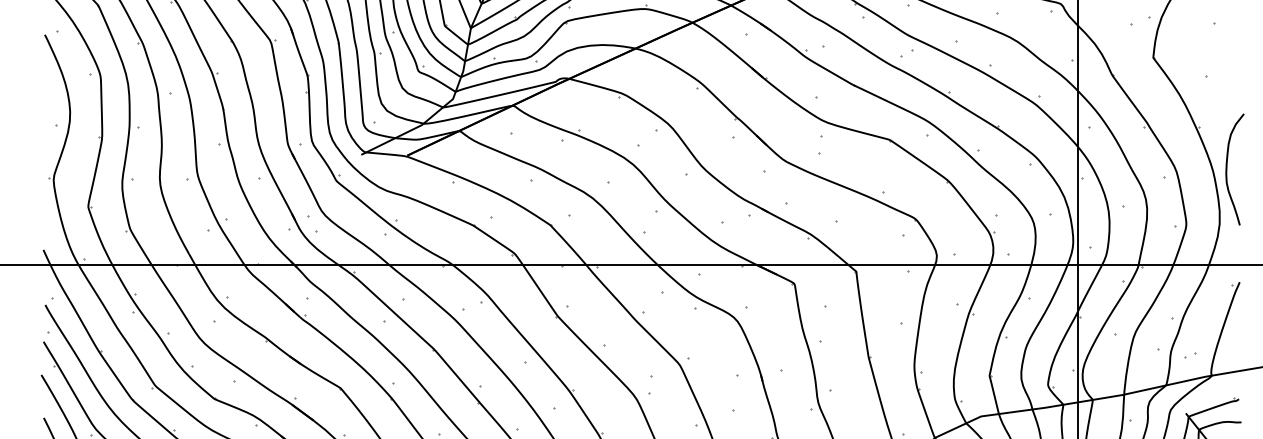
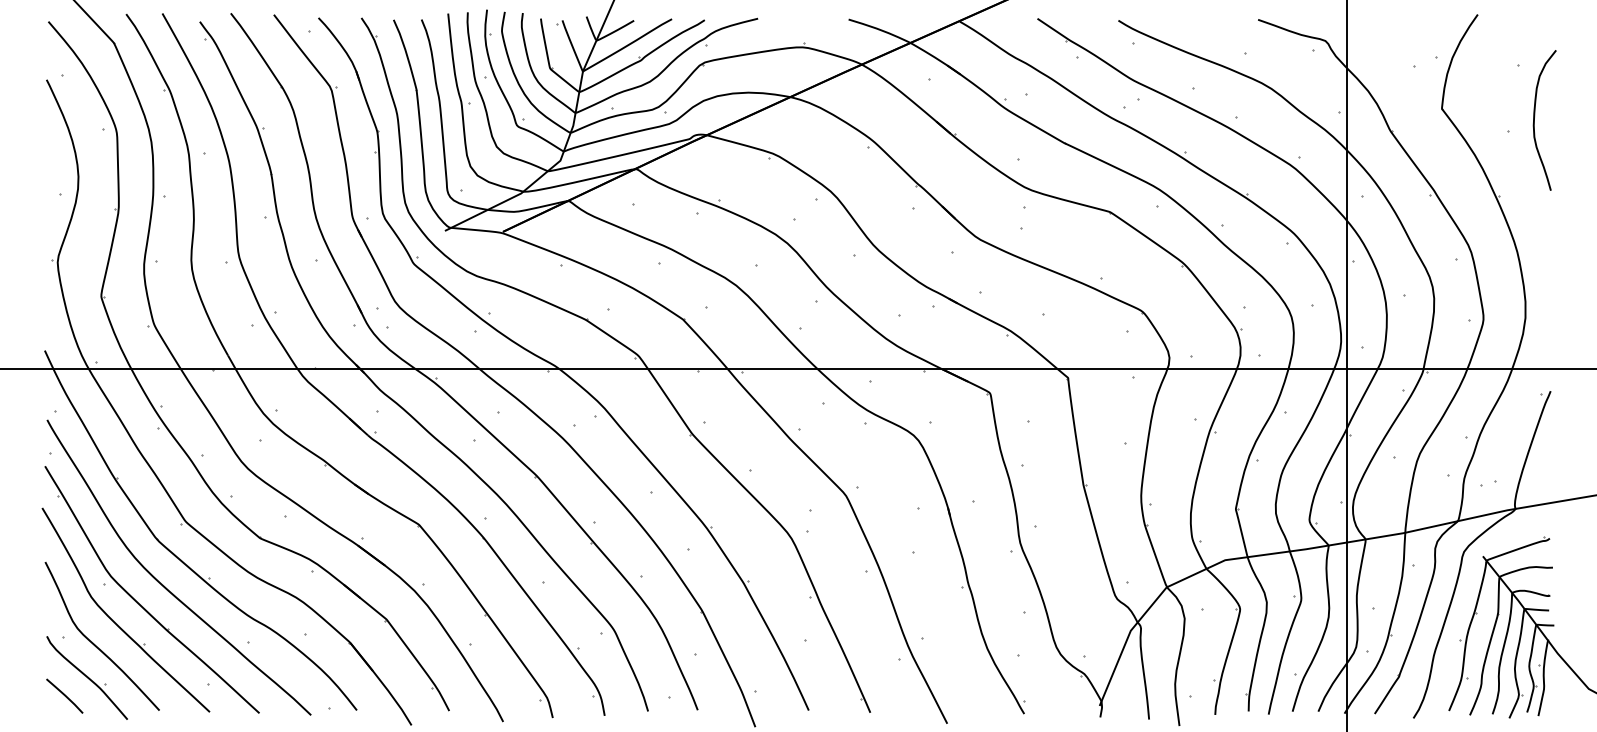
curve: (1227, 166) -> (1535, 116), moved

